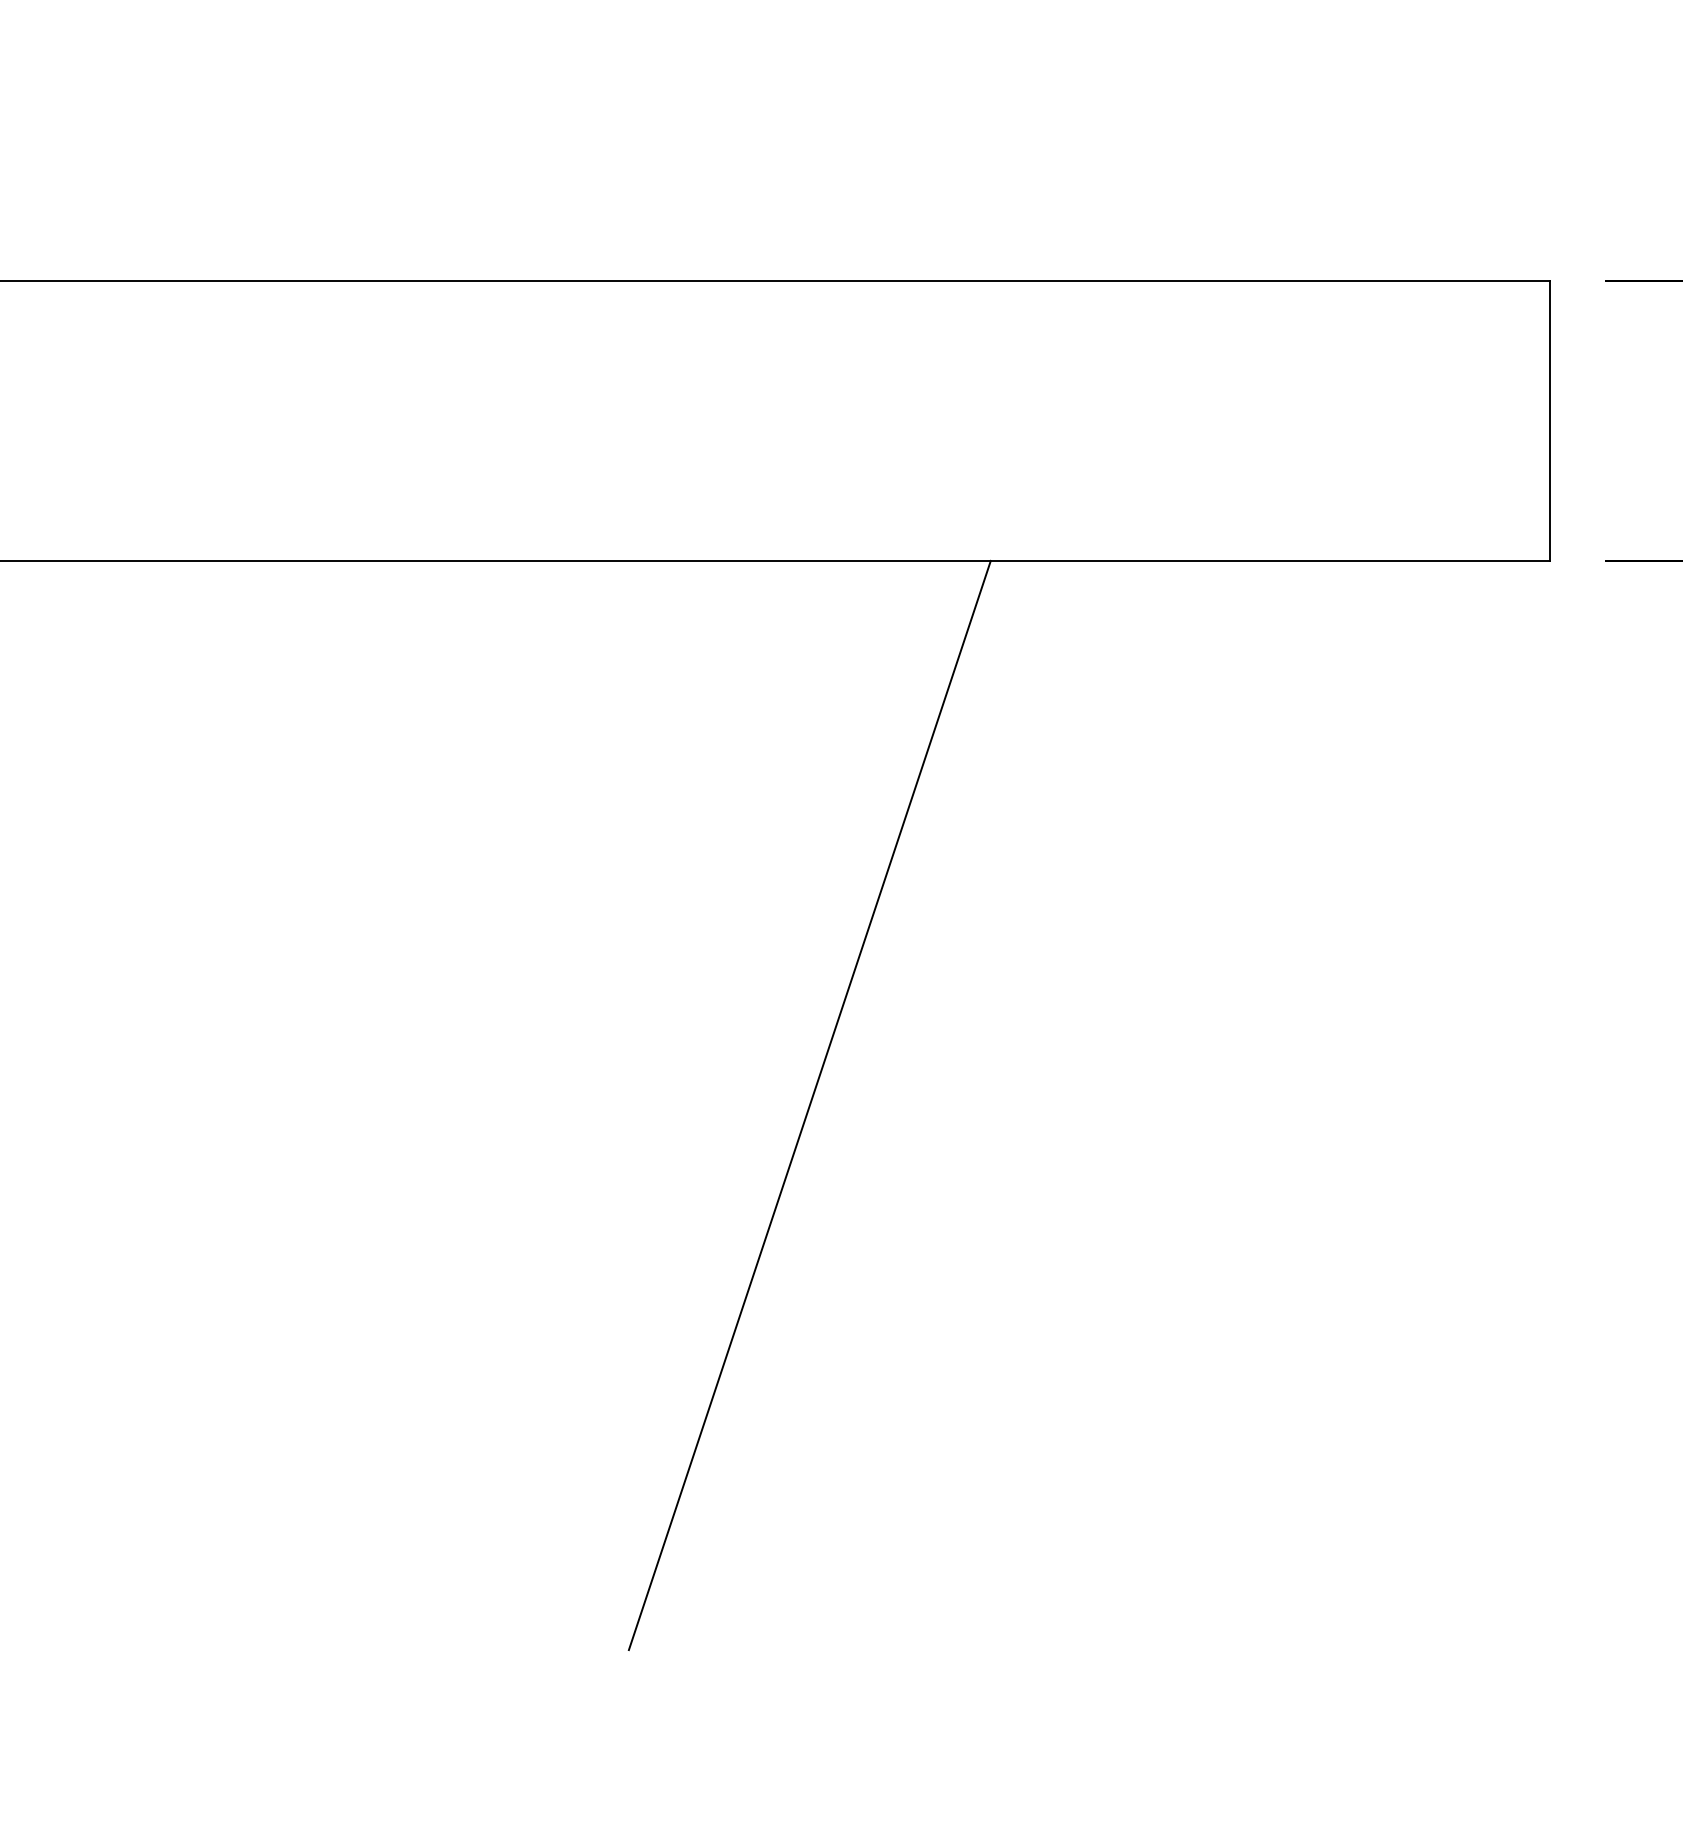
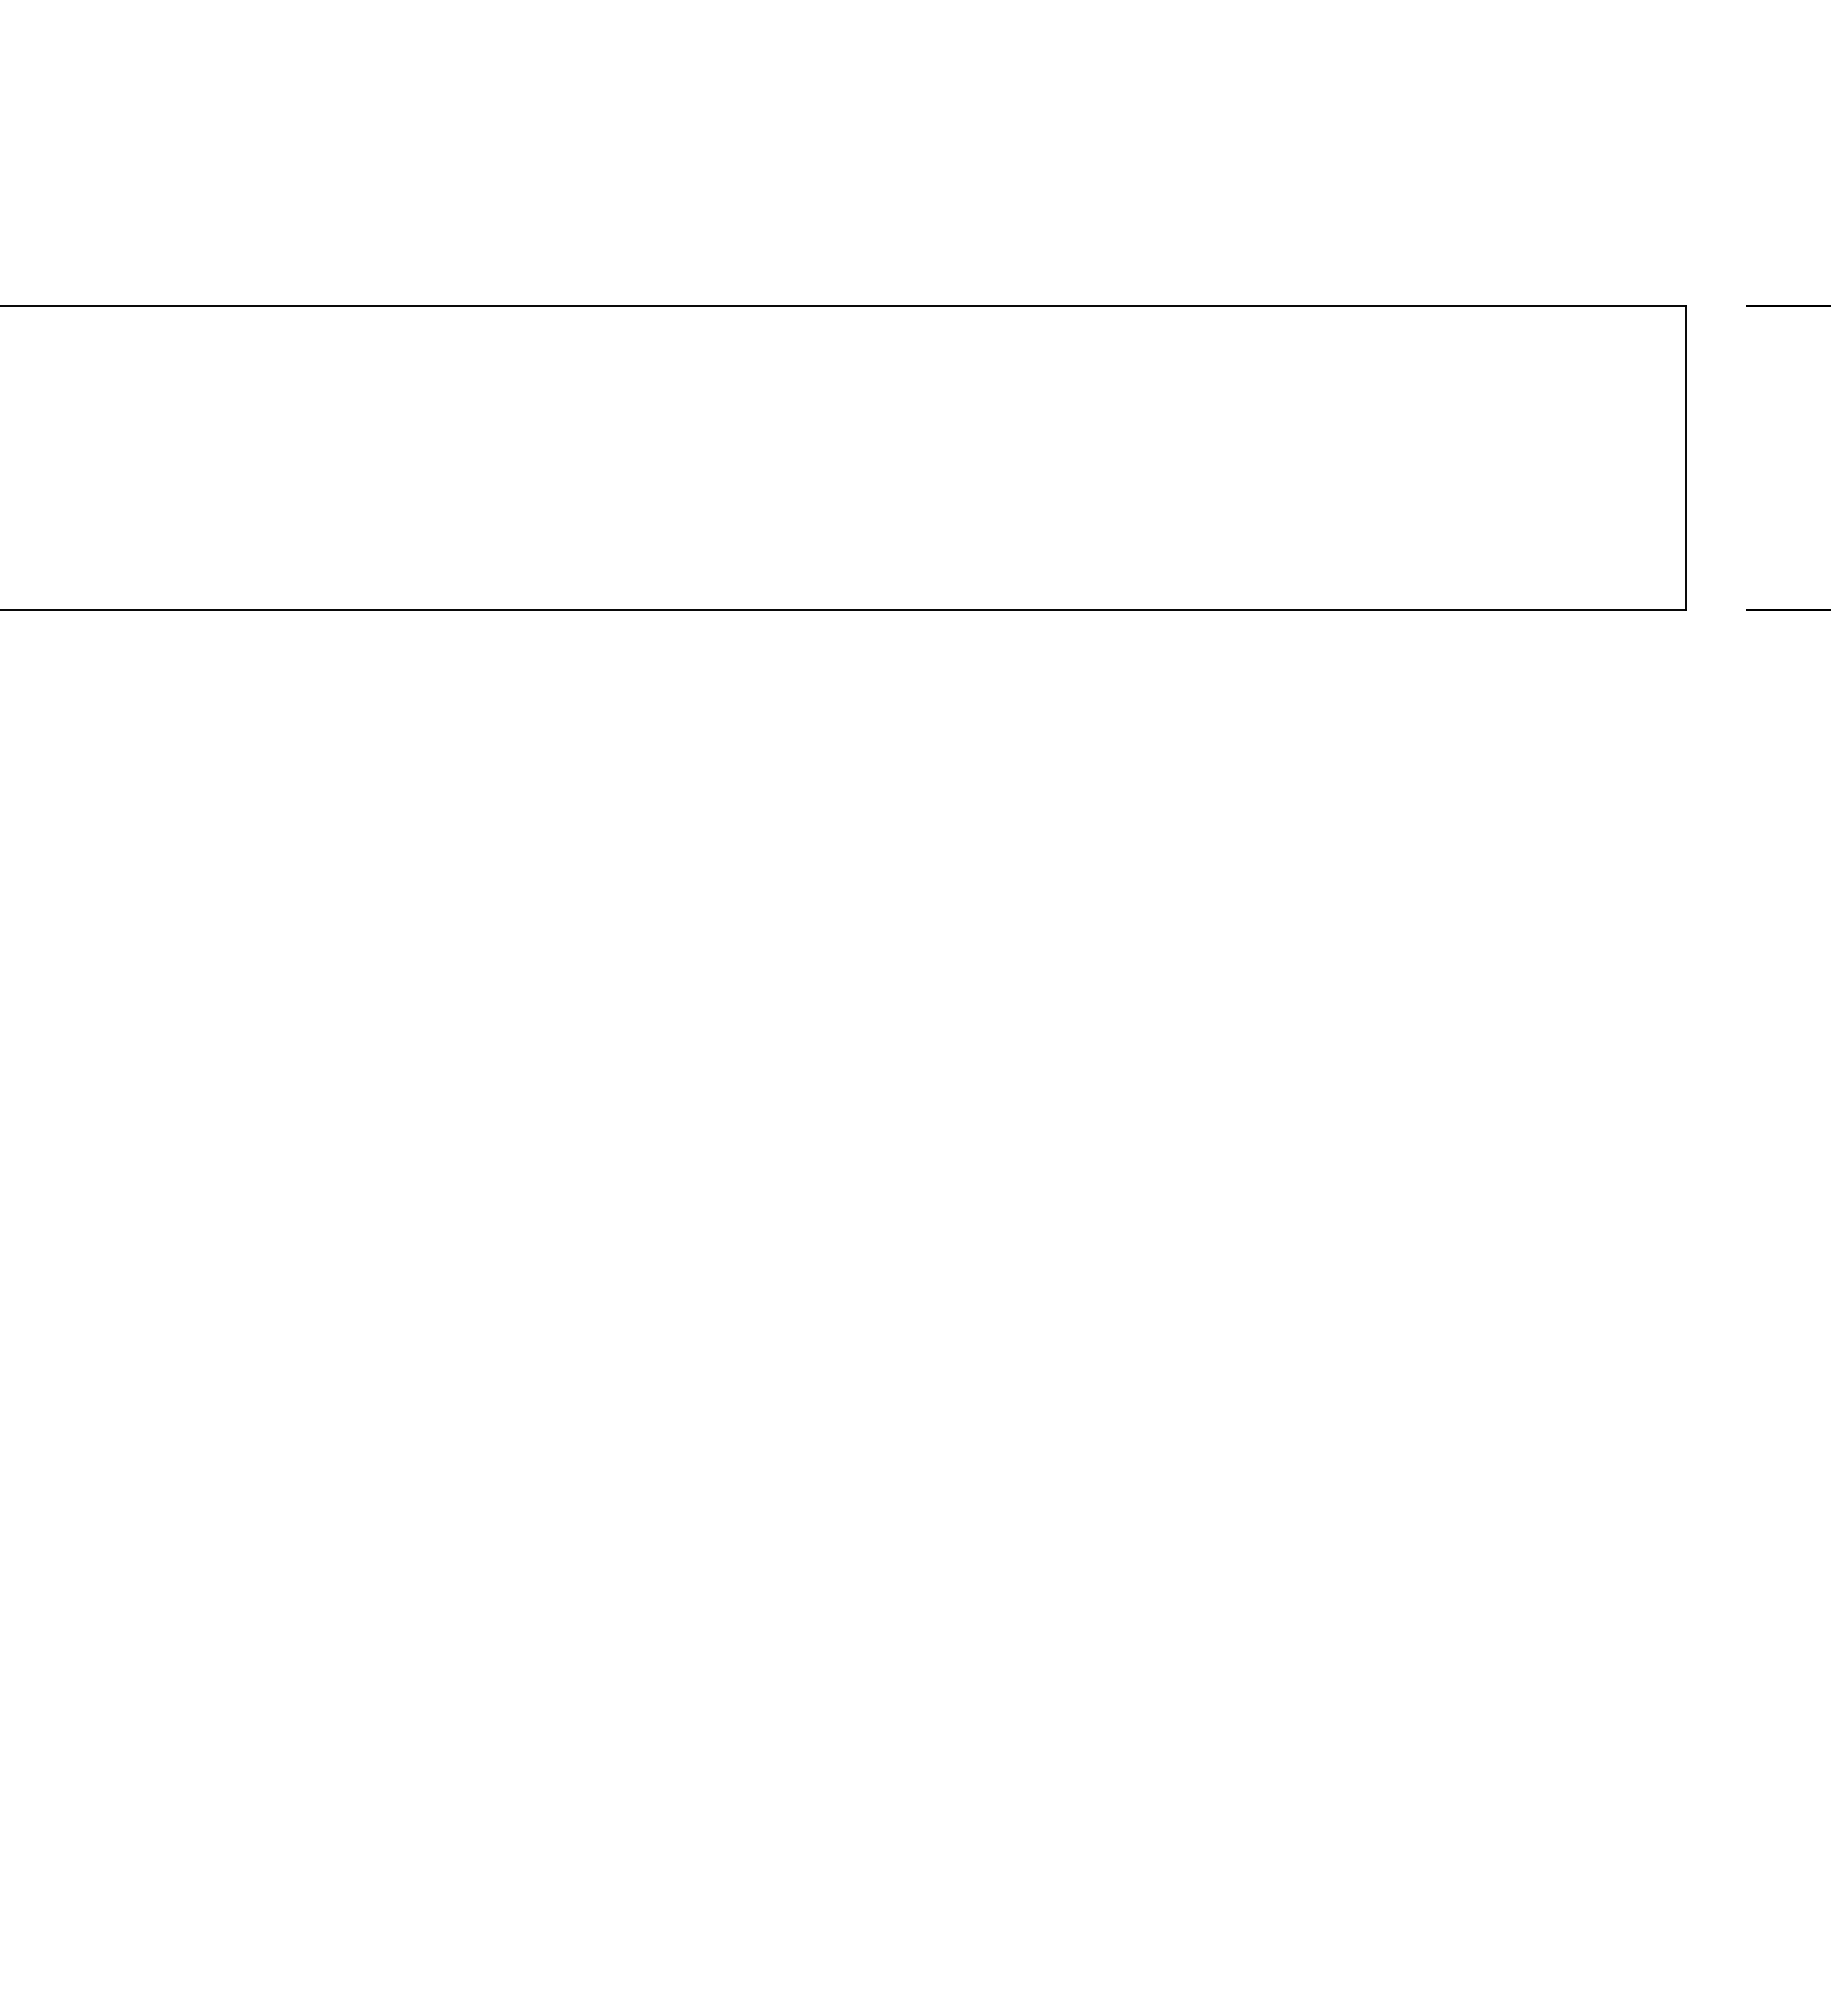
line: (809, 1104) -> (880, 1201), removed

